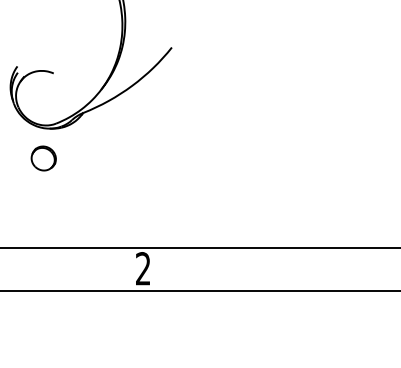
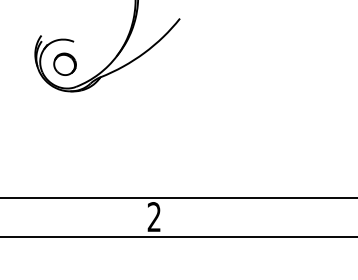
part: (43, 158) -> (64, 64), moved

